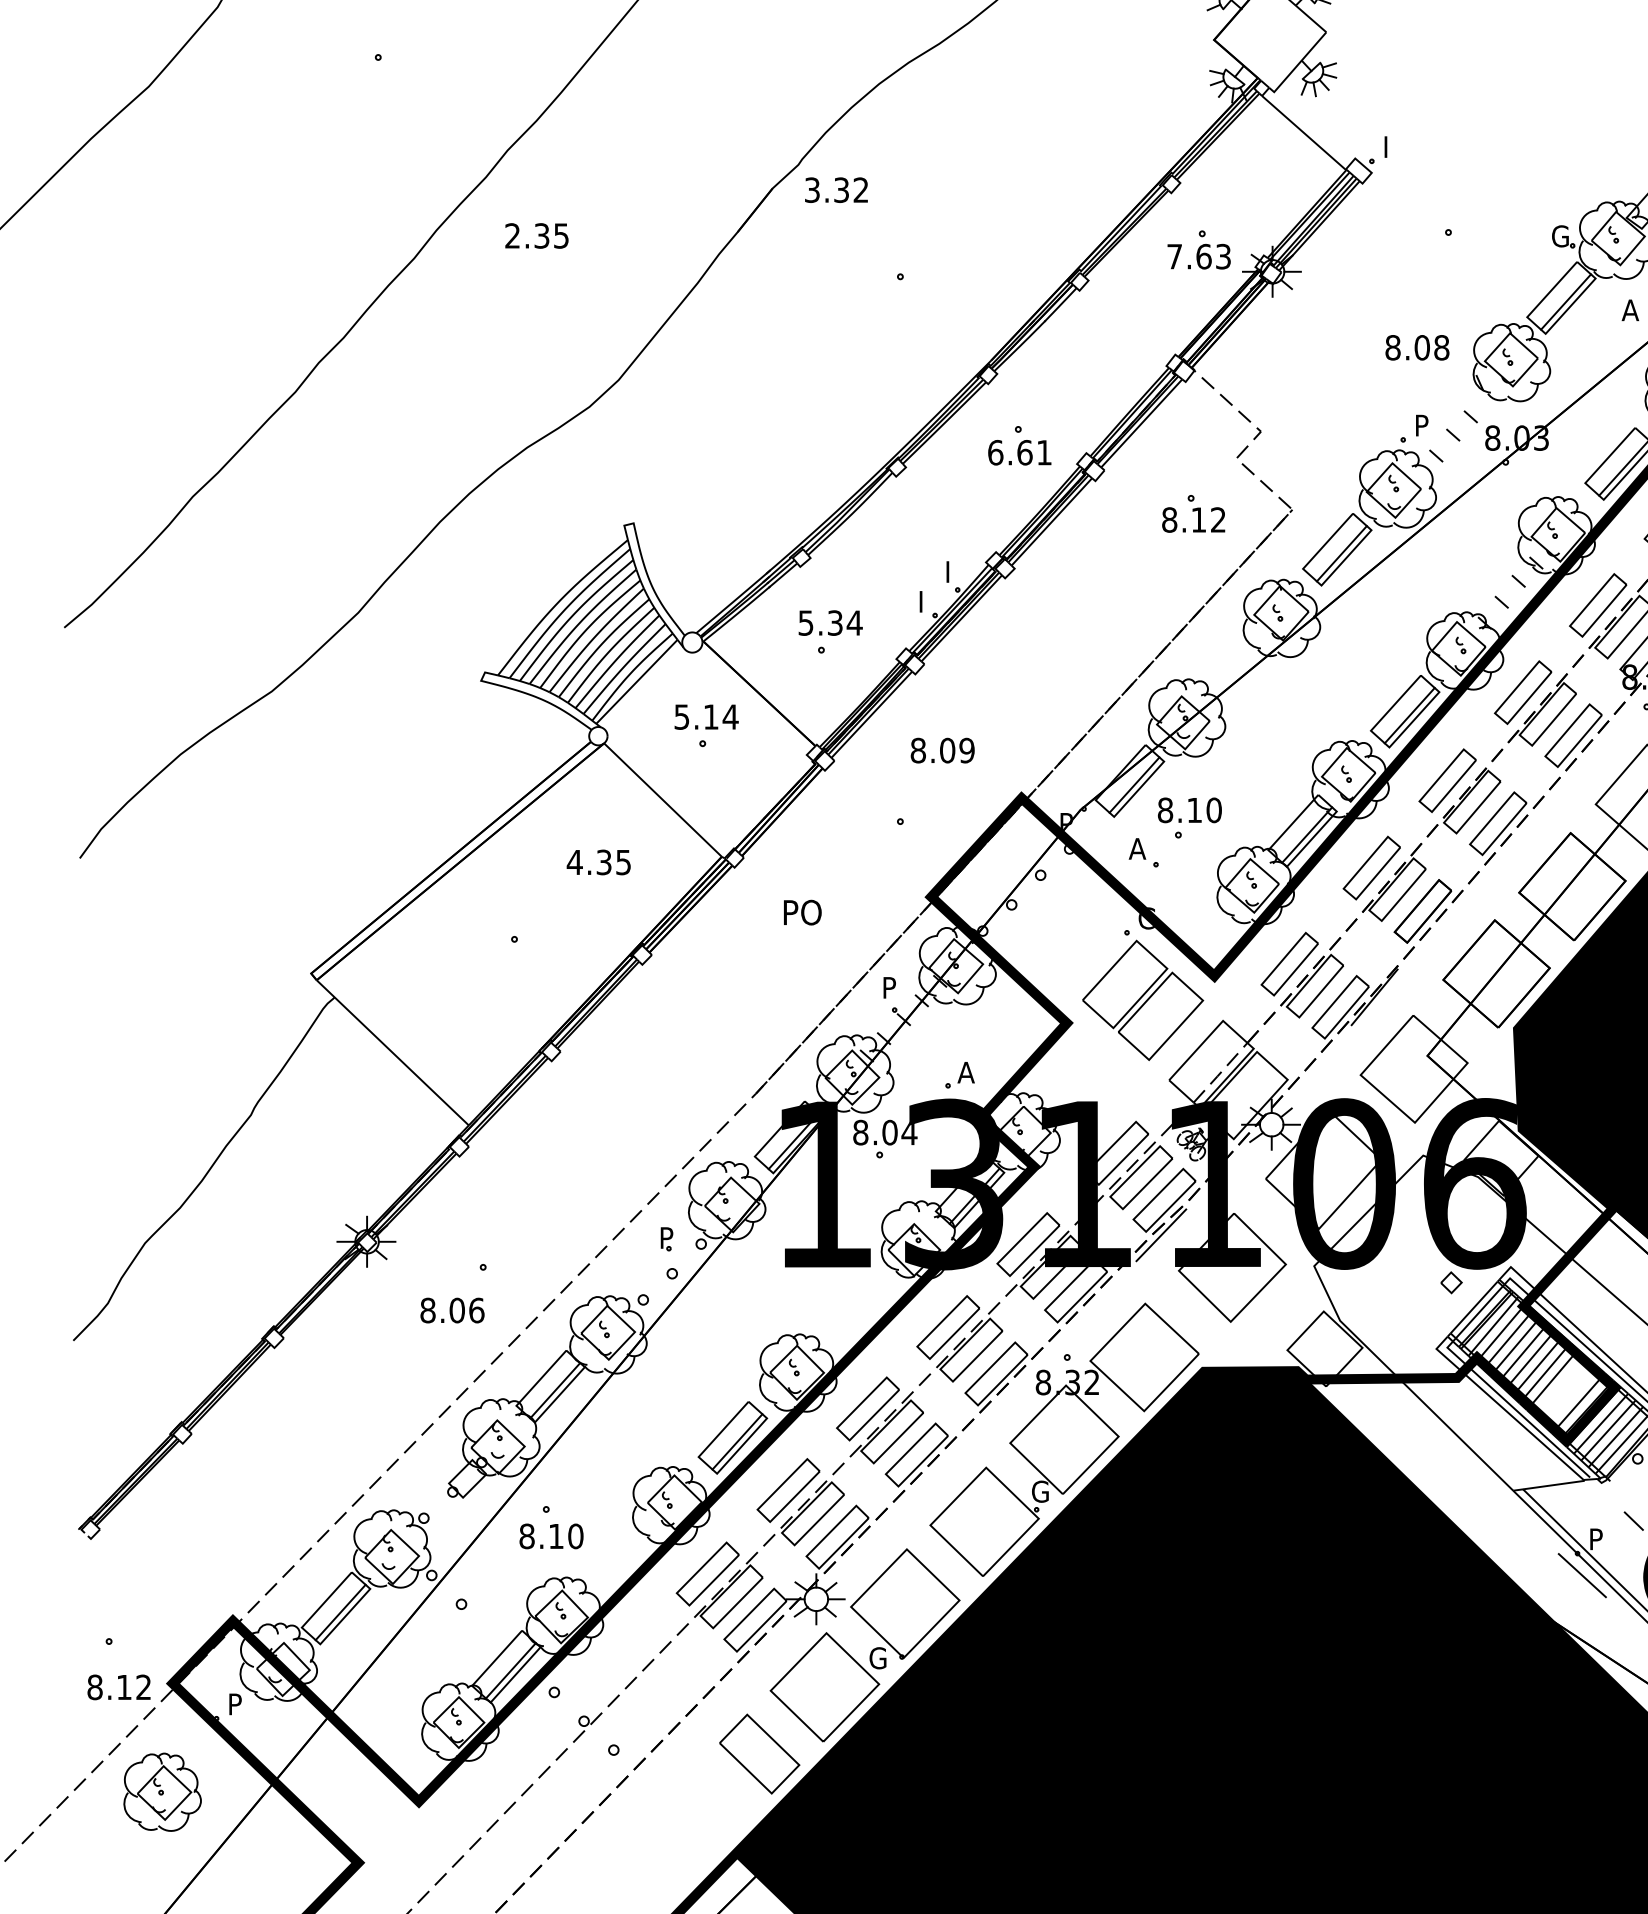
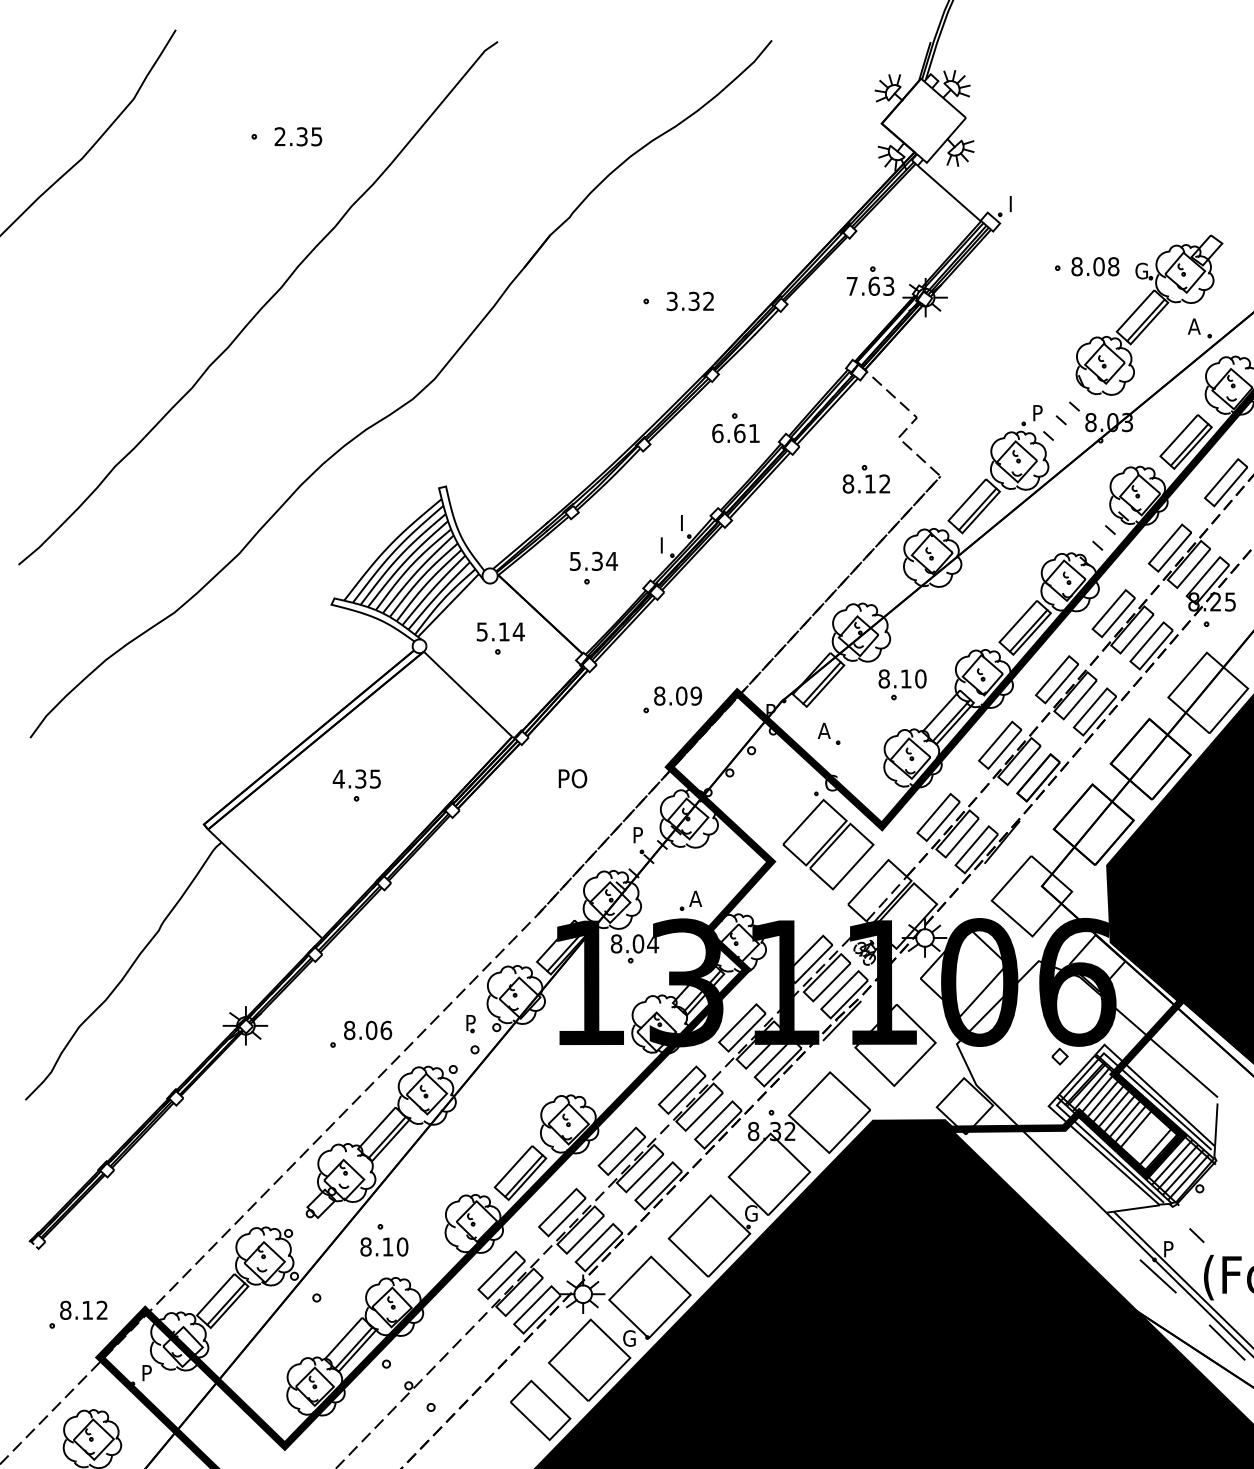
text: (835, 188) -> (689, 300), moved
text: (537, 235) -> (298, 136), moved
text: (1417, 347) -> (1095, 266), moved
text: (941, 749) -> (677, 695), moved
part: (1189, 817) -> (902, 684), moved
text: (598, 861) -> (356, 778), moved
text: (453, 1310) -> (368, 1030), moved
text: (118, 1686) -> (83, 1309), moved

